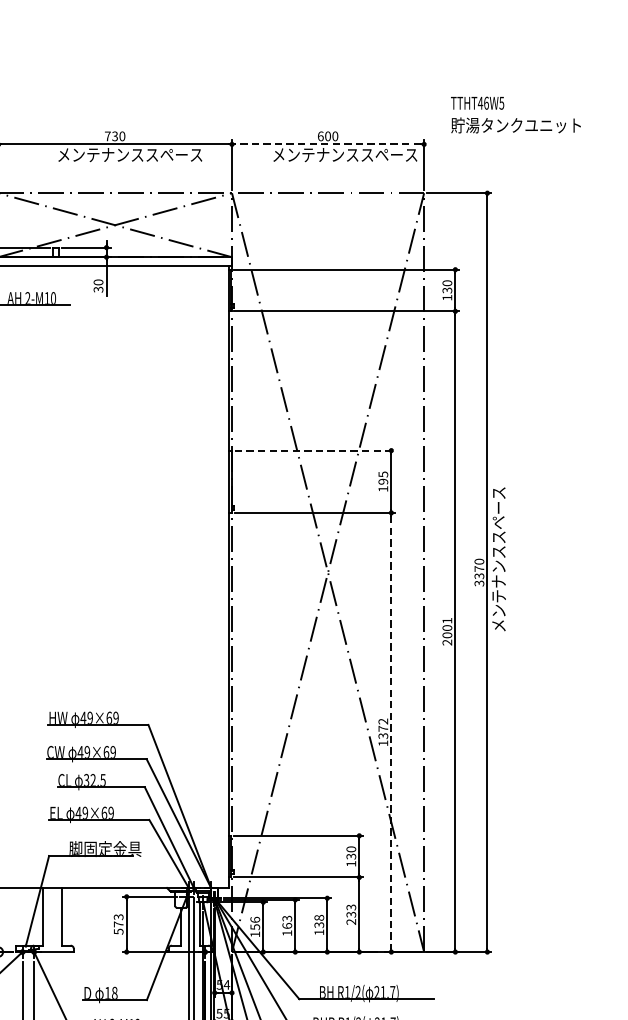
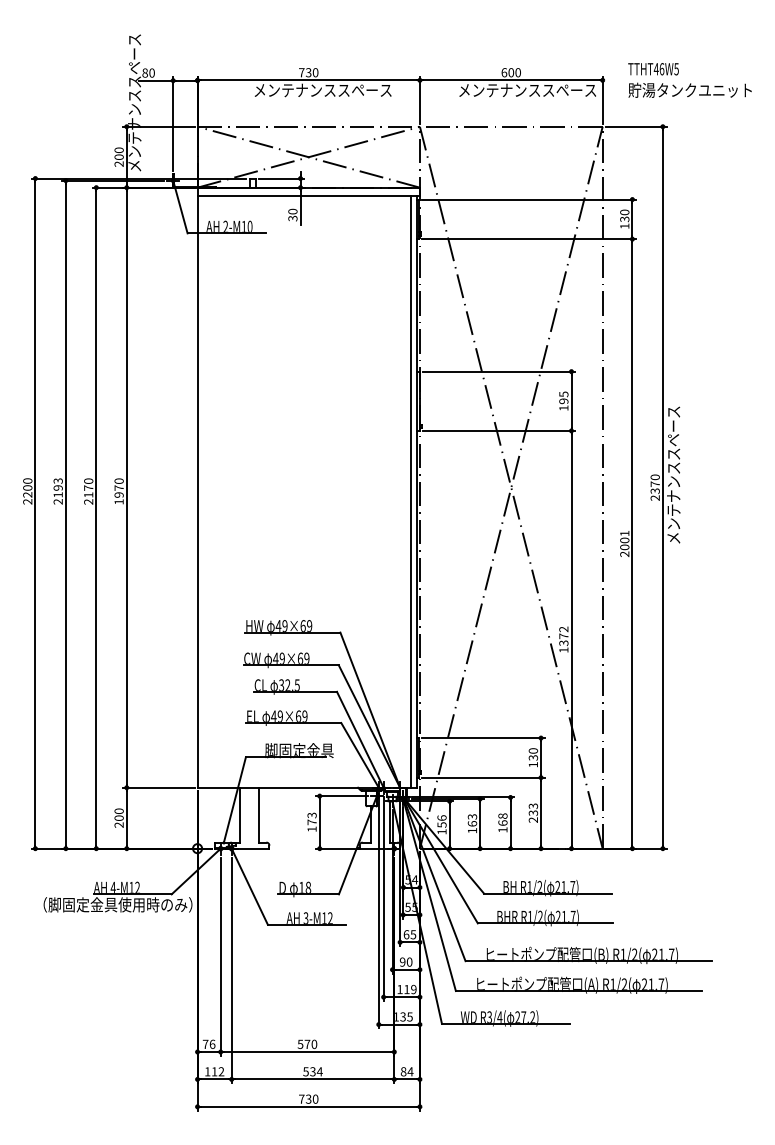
text: (515, 115) -> (689, 80), moved
line: (327, 144) -> (510, 80), dashed -> solid
line: (315, 450) -> (499, 371), dashed -> solid
line: (222, 576) -> (410, 491), added
text: (479, 582) -> (655, 497), 3370 -> 2370
line: (391, 732) -> (571, 639), dashed -> solid
text: (318, 924) -> (502, 822), 138 -> 168
text: (118, 931) -> (311, 829), 573 -> 173

